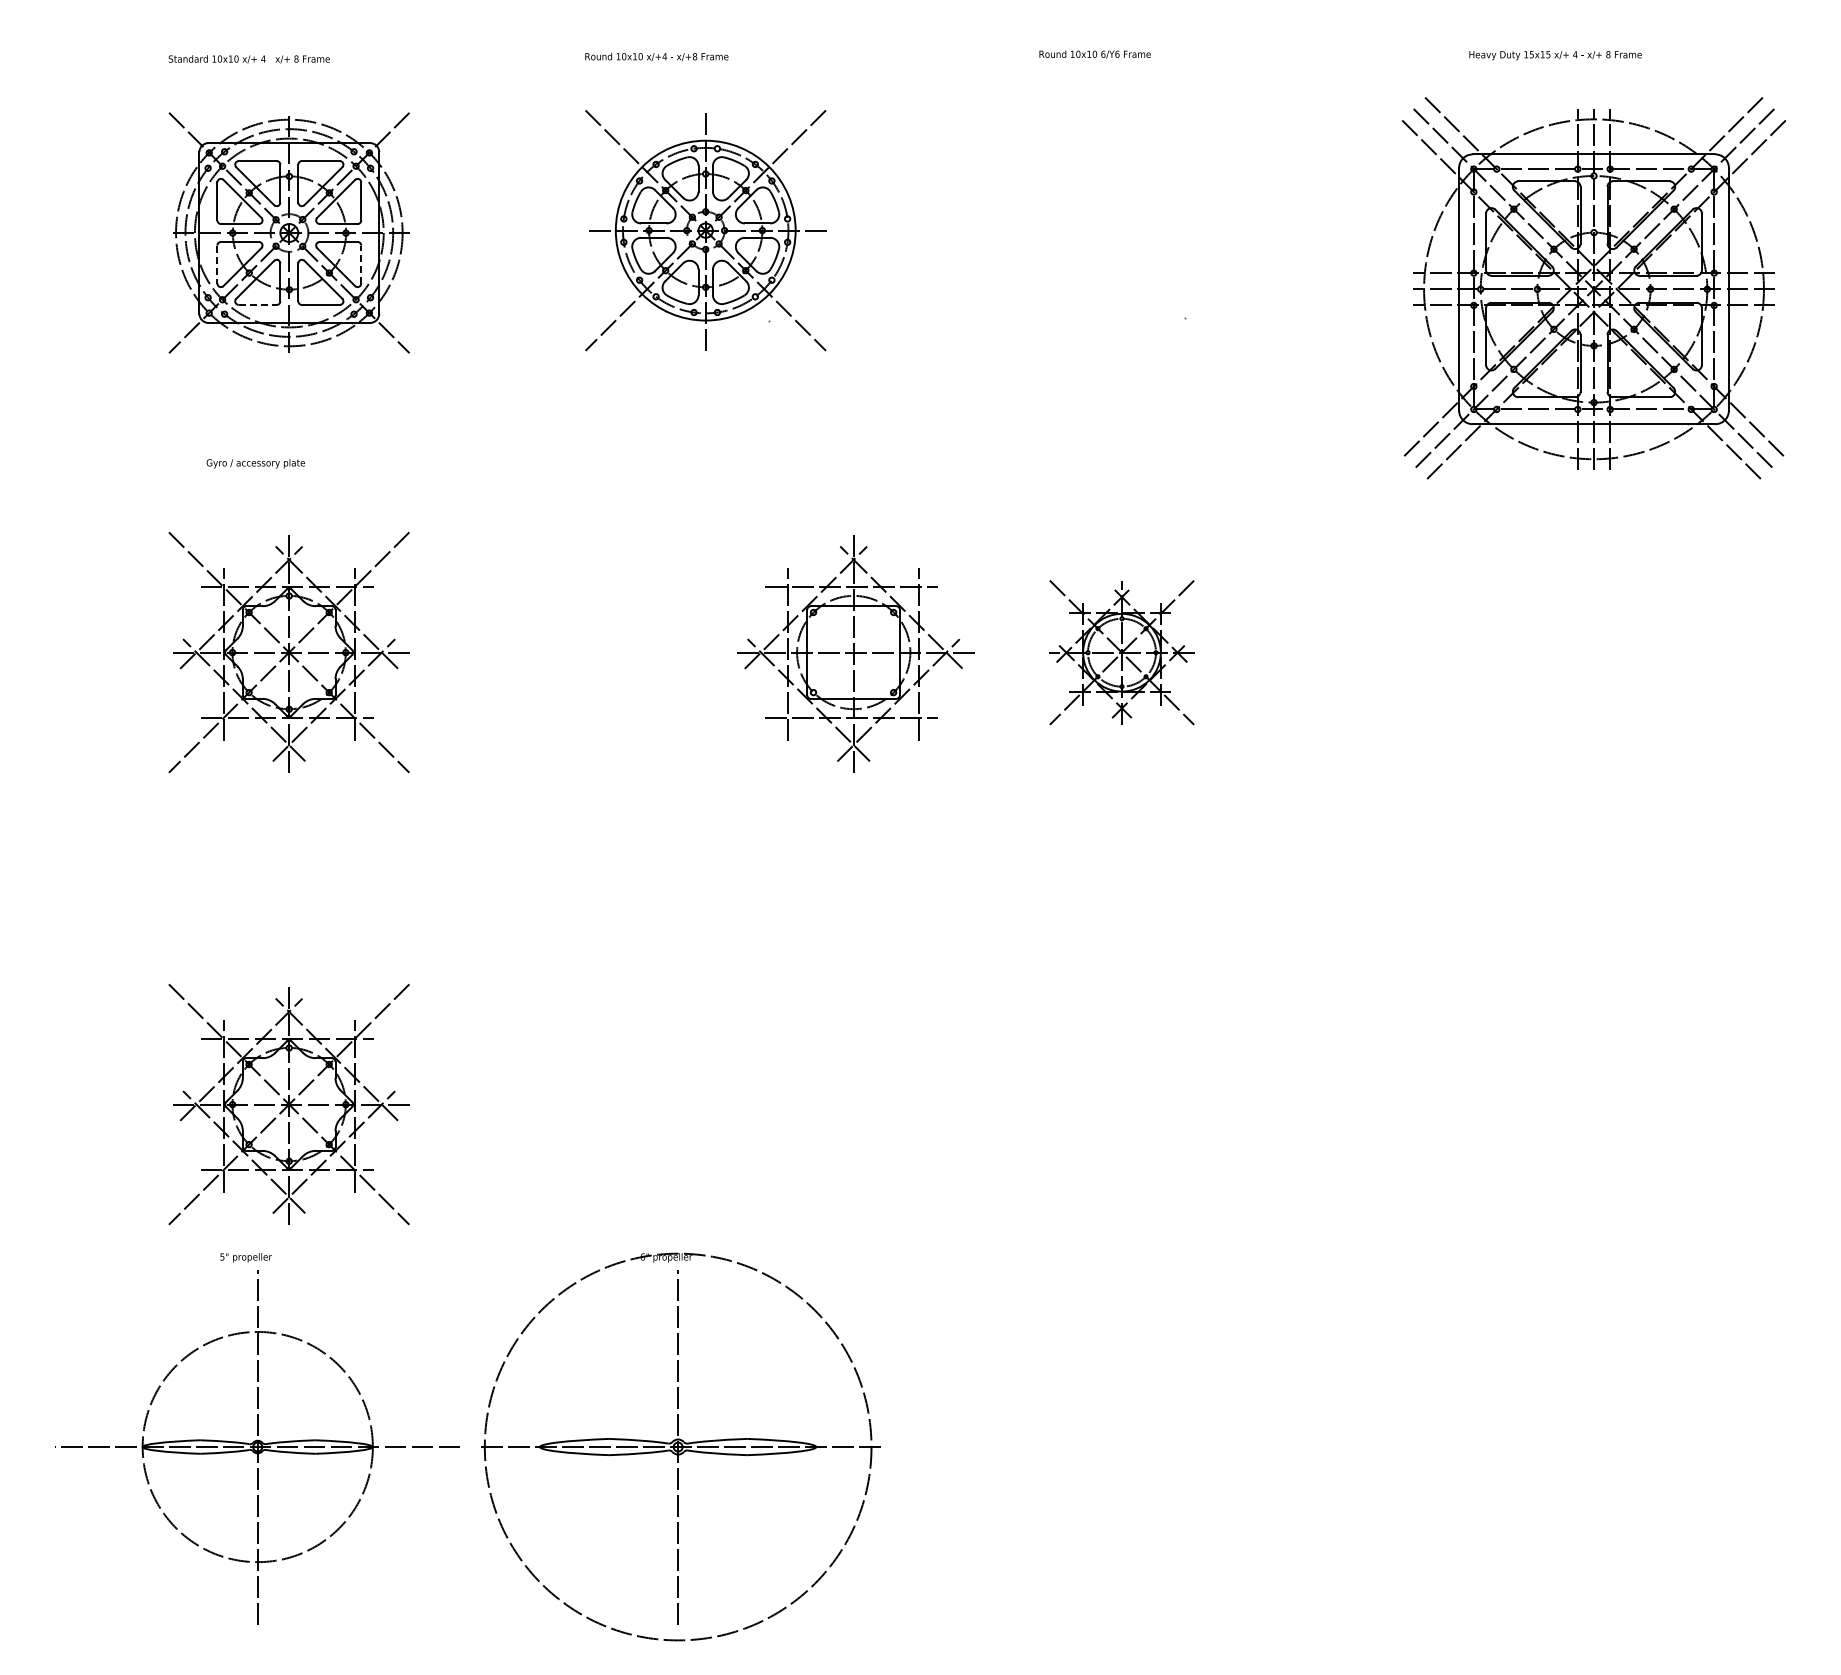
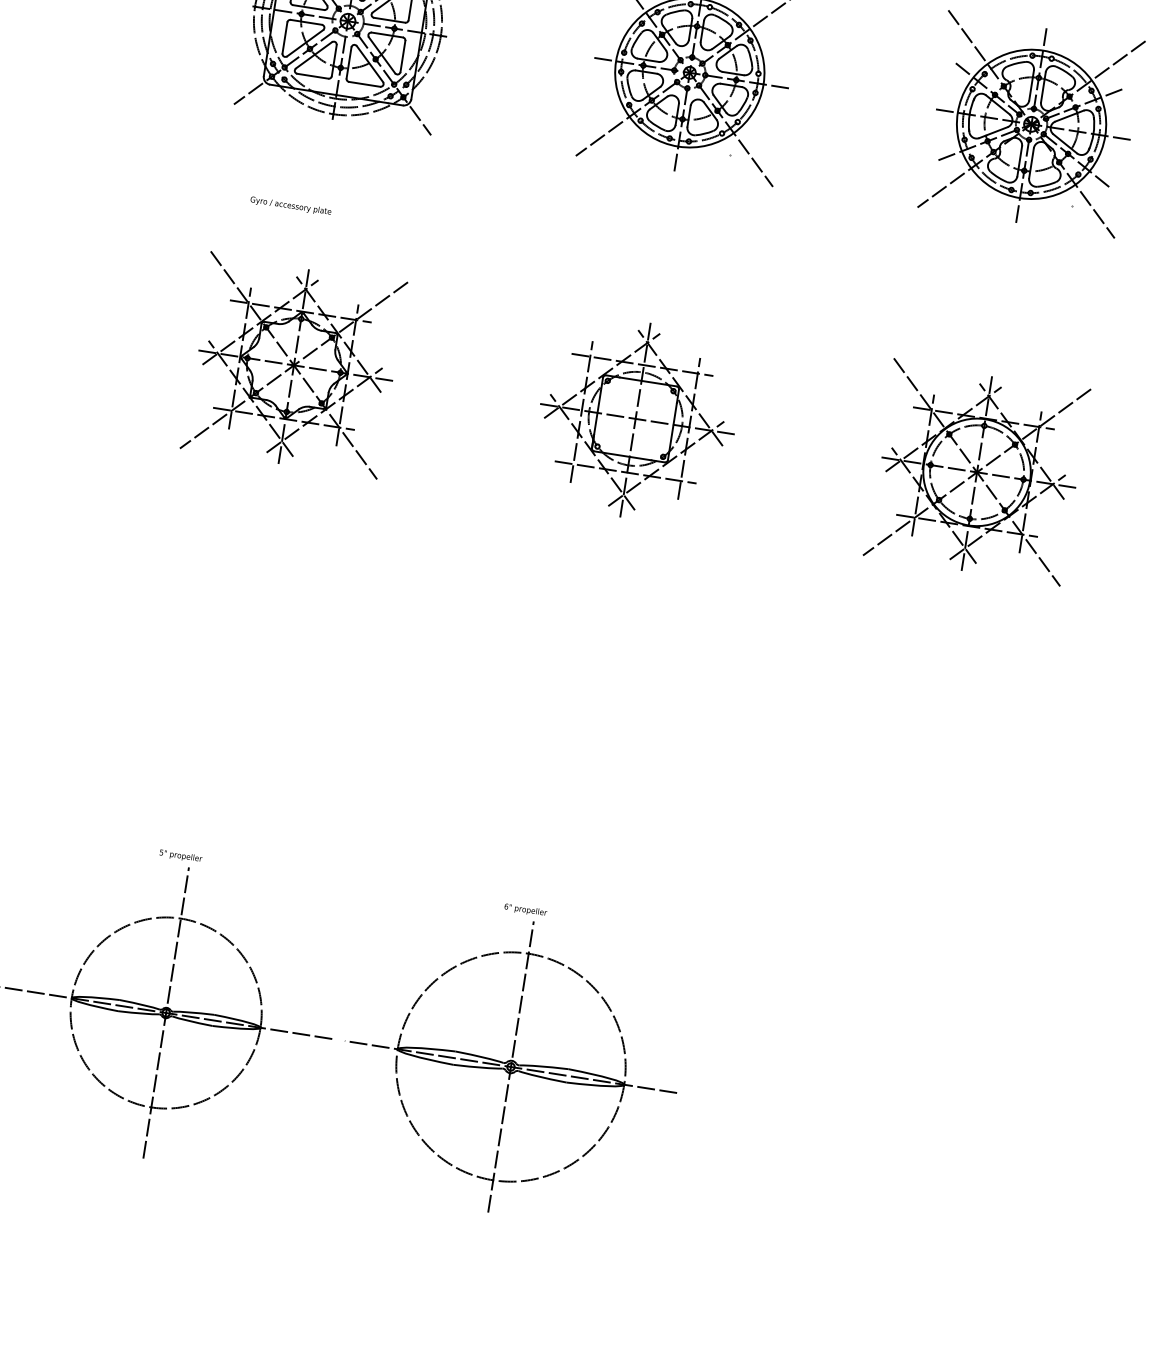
part: (1121, 227) -> (1031, 123), added
line: (217, 264) -> (285, 37), dashed -> solid
line: (361, 264) -> (403, 56), dashed -> solid
line: (257, 304) -> (312, 75), dashed -> solid
part: (1121, 652) -> (976, 472), size x1.67
part: (855, 653) -> (636, 419), moved
part: (288, 1104) -> (235, 736), removed
circle: (678, 1446) -> (511, 1066), size x0.71

